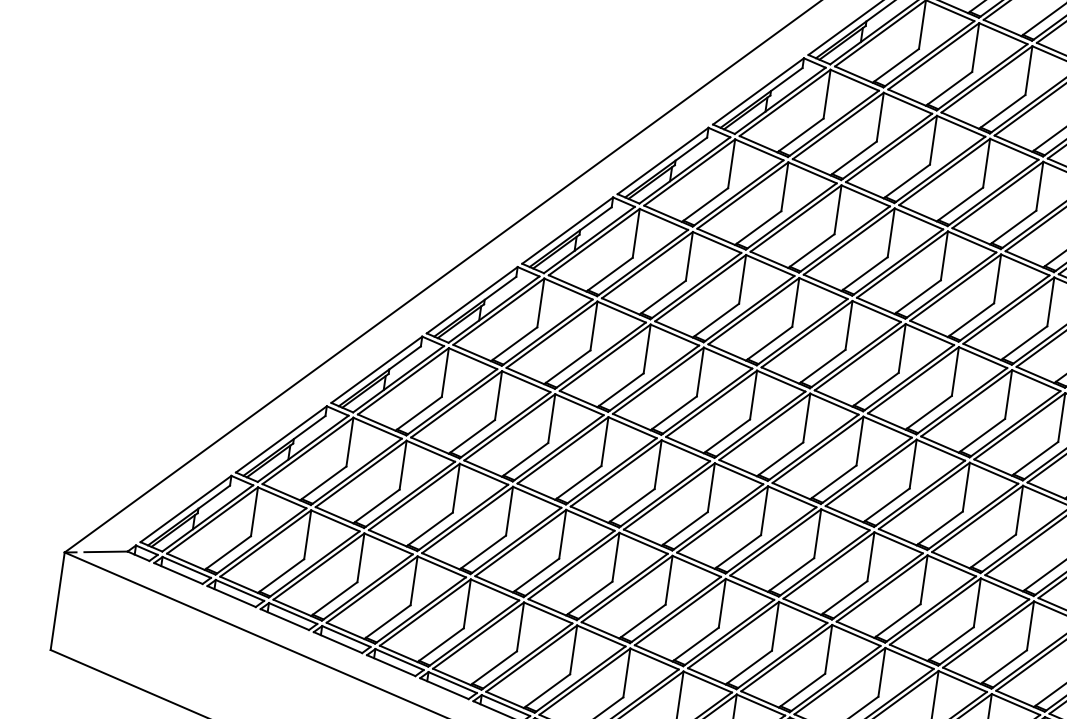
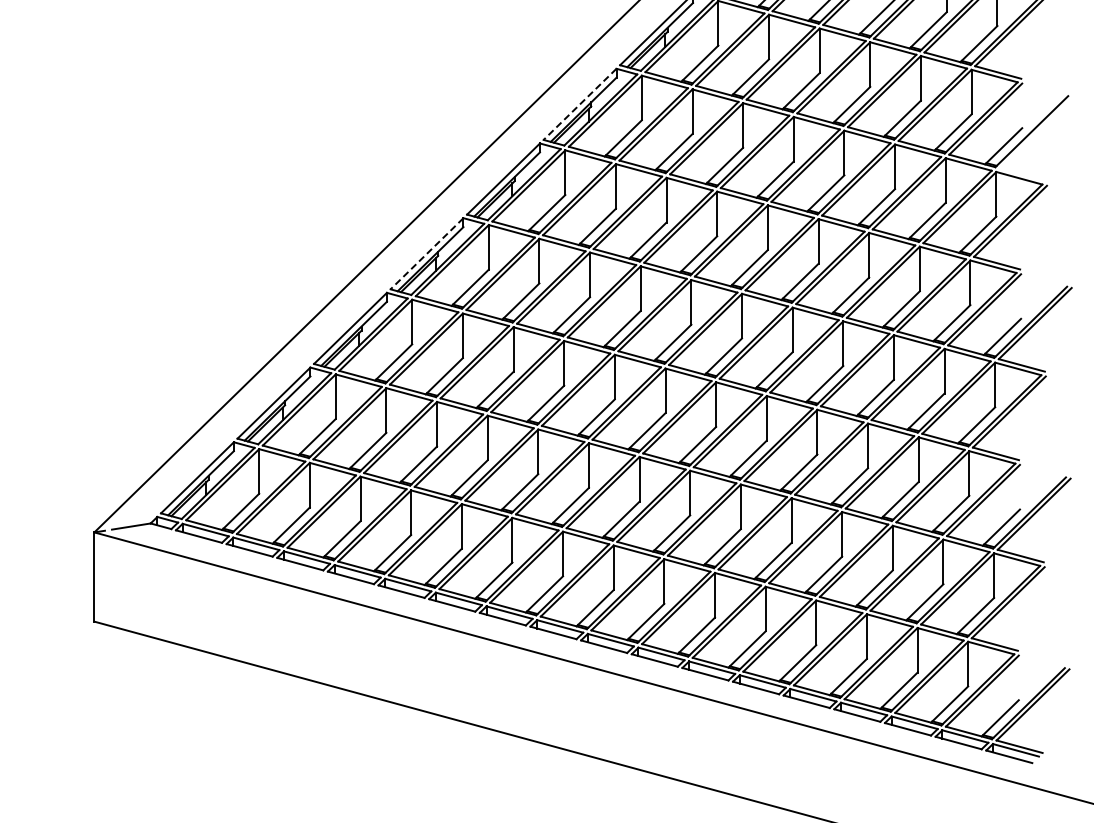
line: (663, 161) -> (580, 104), solid -> dashed
line: (472, 300) -> (427, 253), solid -> dashed

